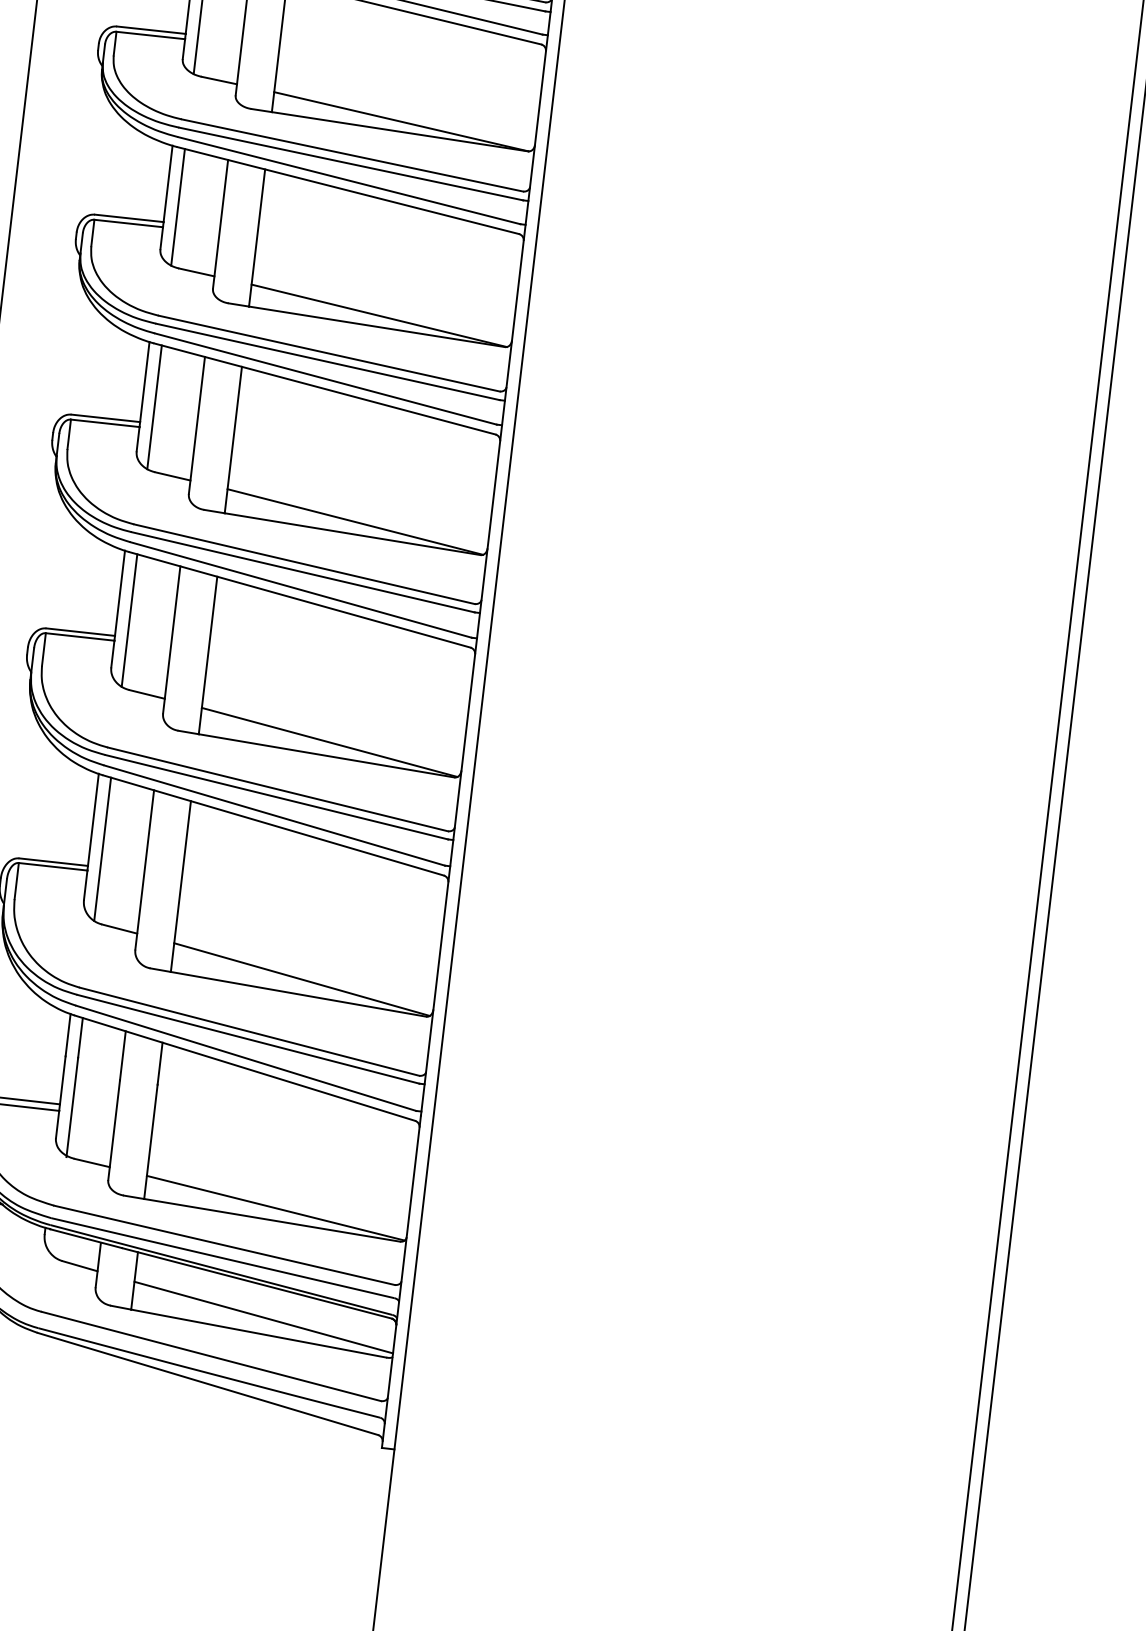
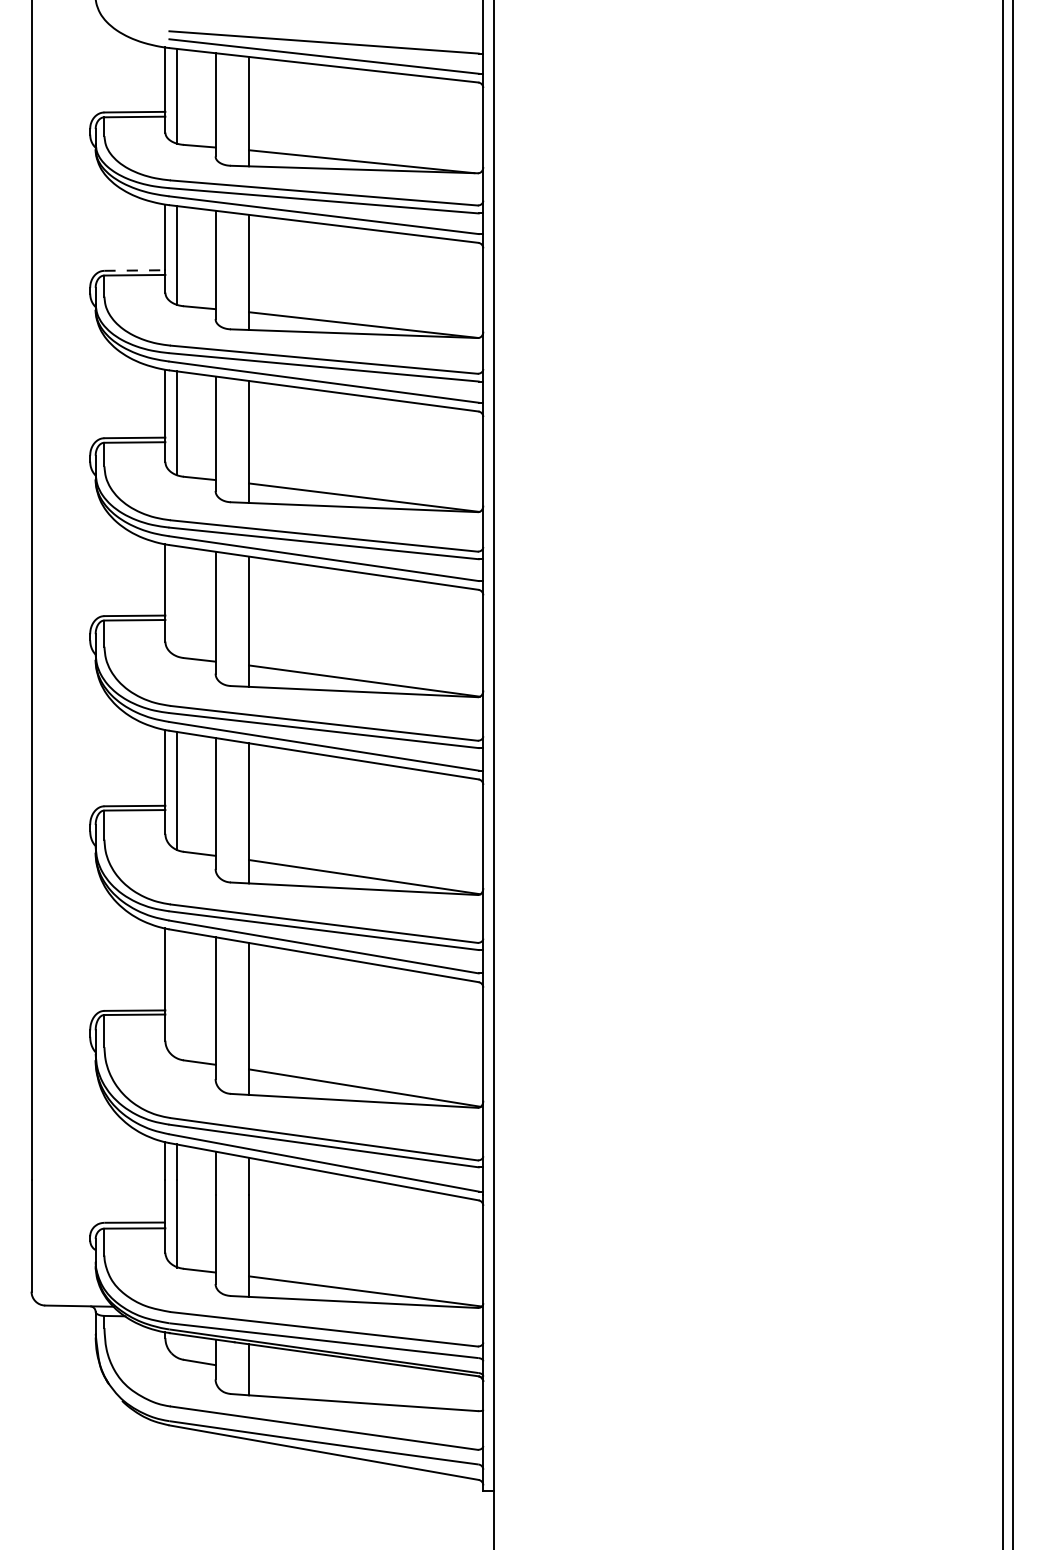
line: (152, 30) -> (135, 270), solid -> dashed
line: (154, 407) -> (176, 601), removed
line: (102, 849) -> (176, 994), removed
line: (264, 1317) -> (366, 1388), removed

